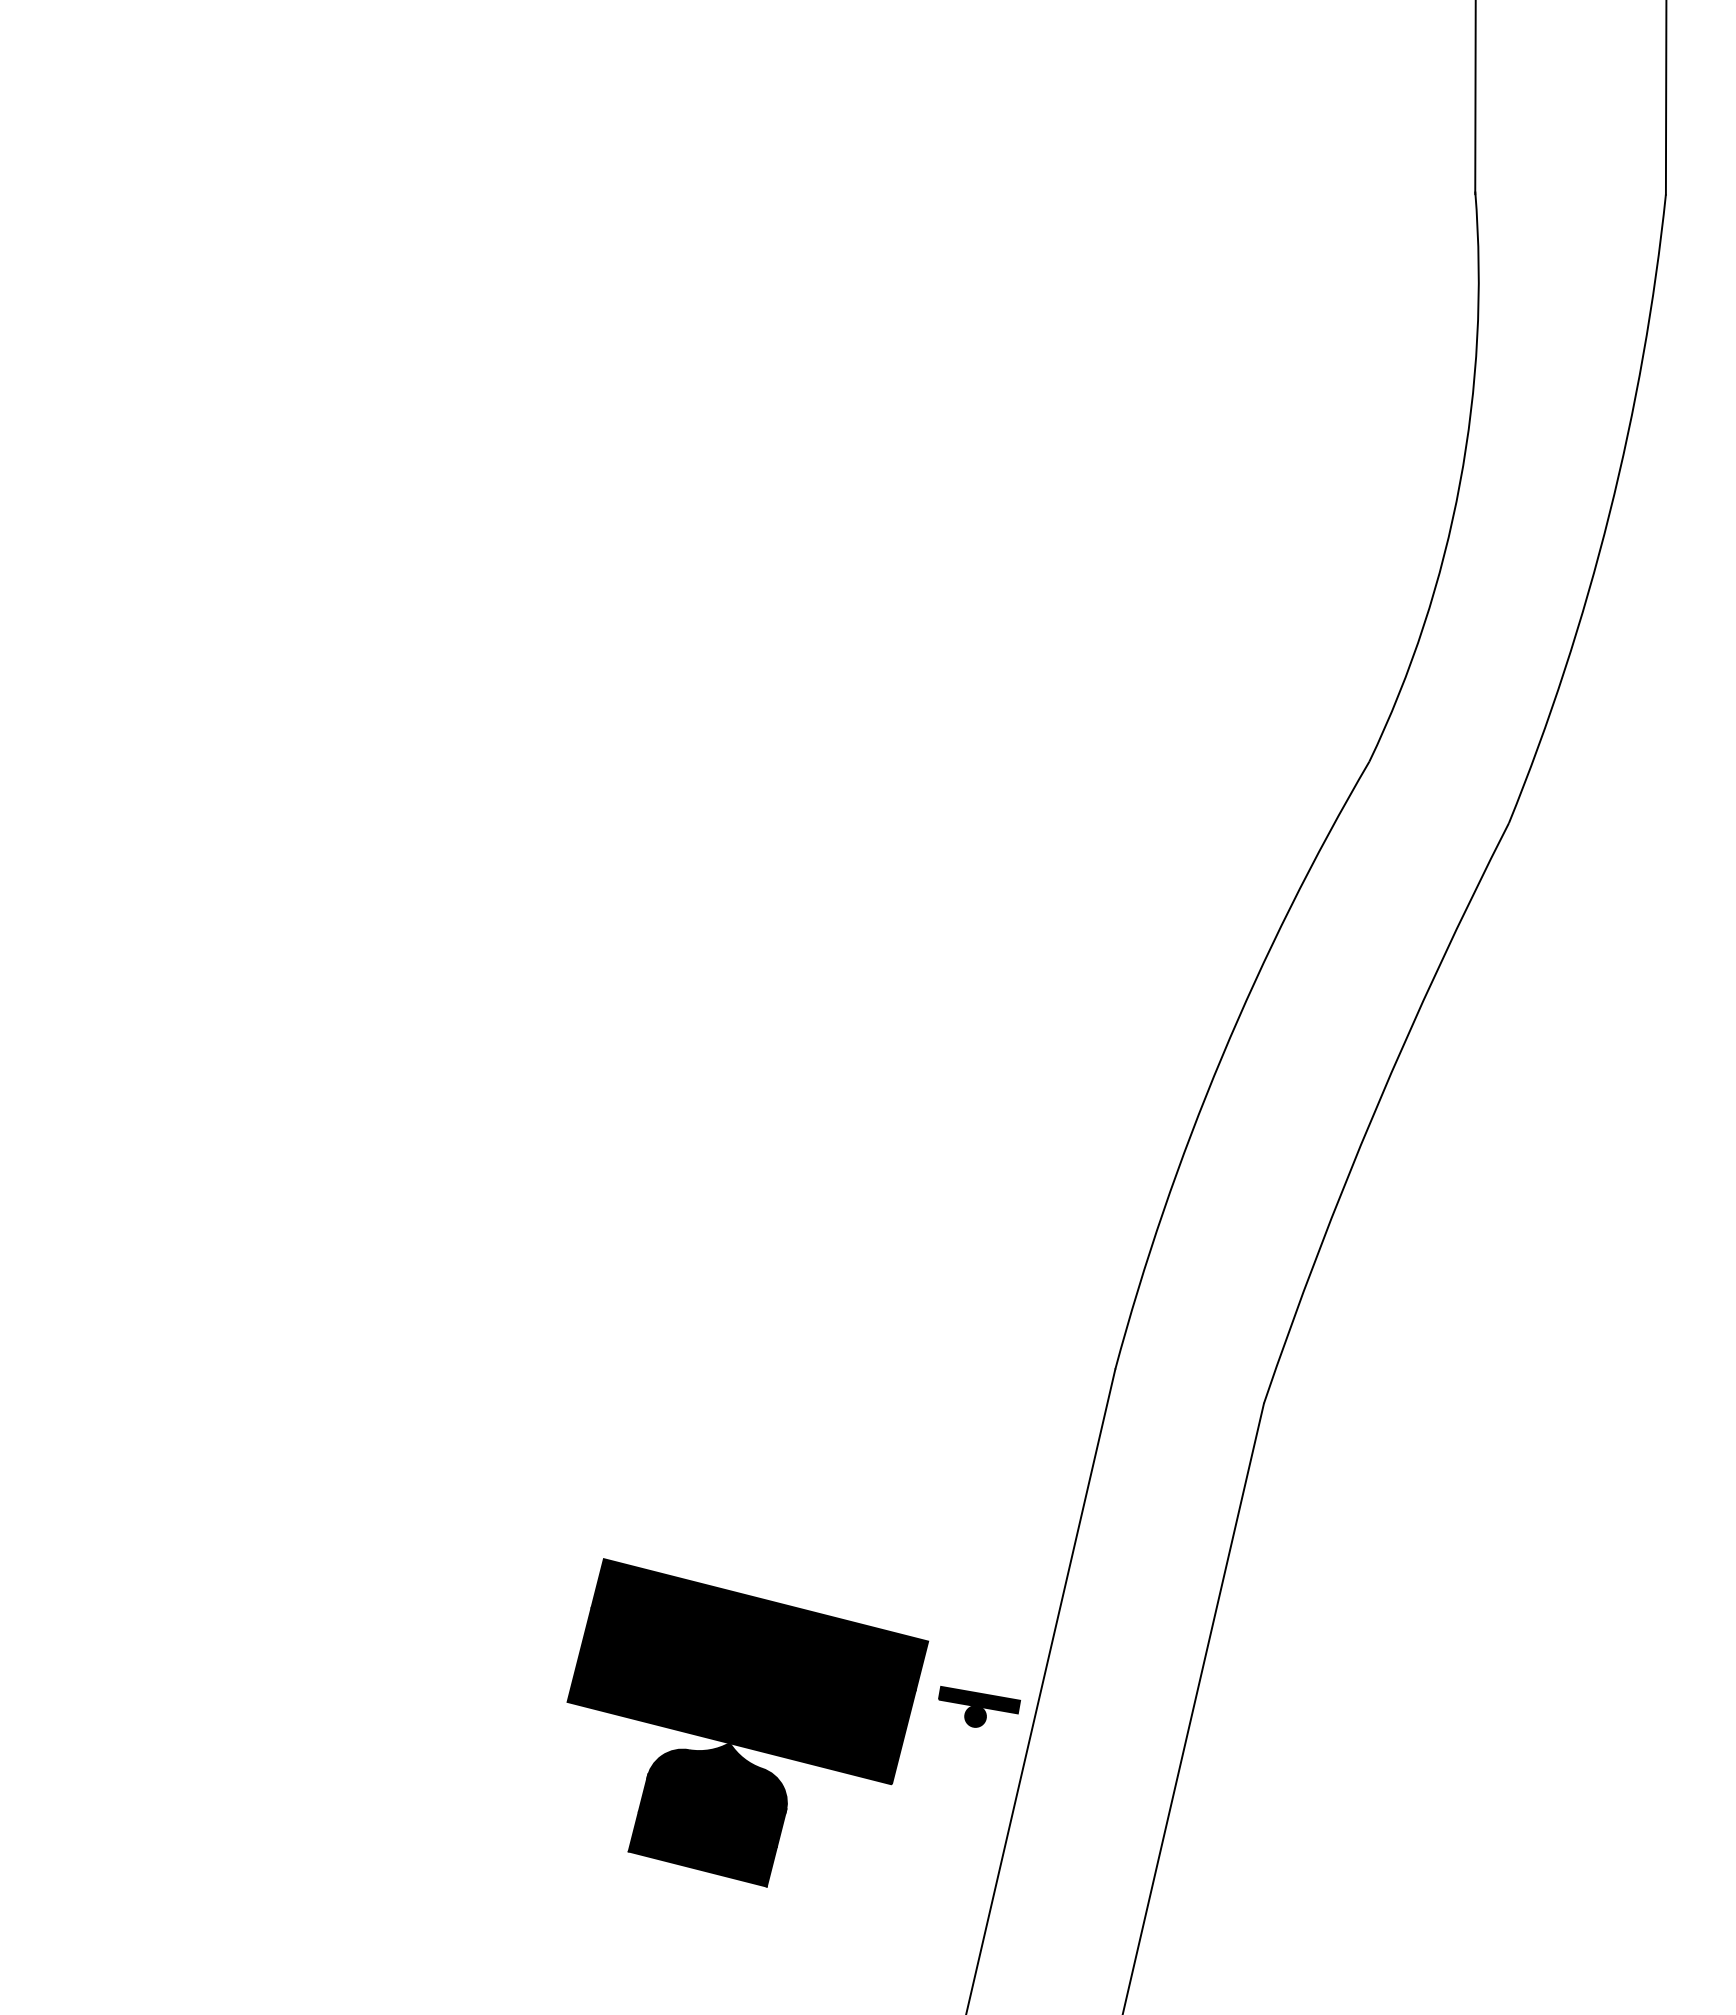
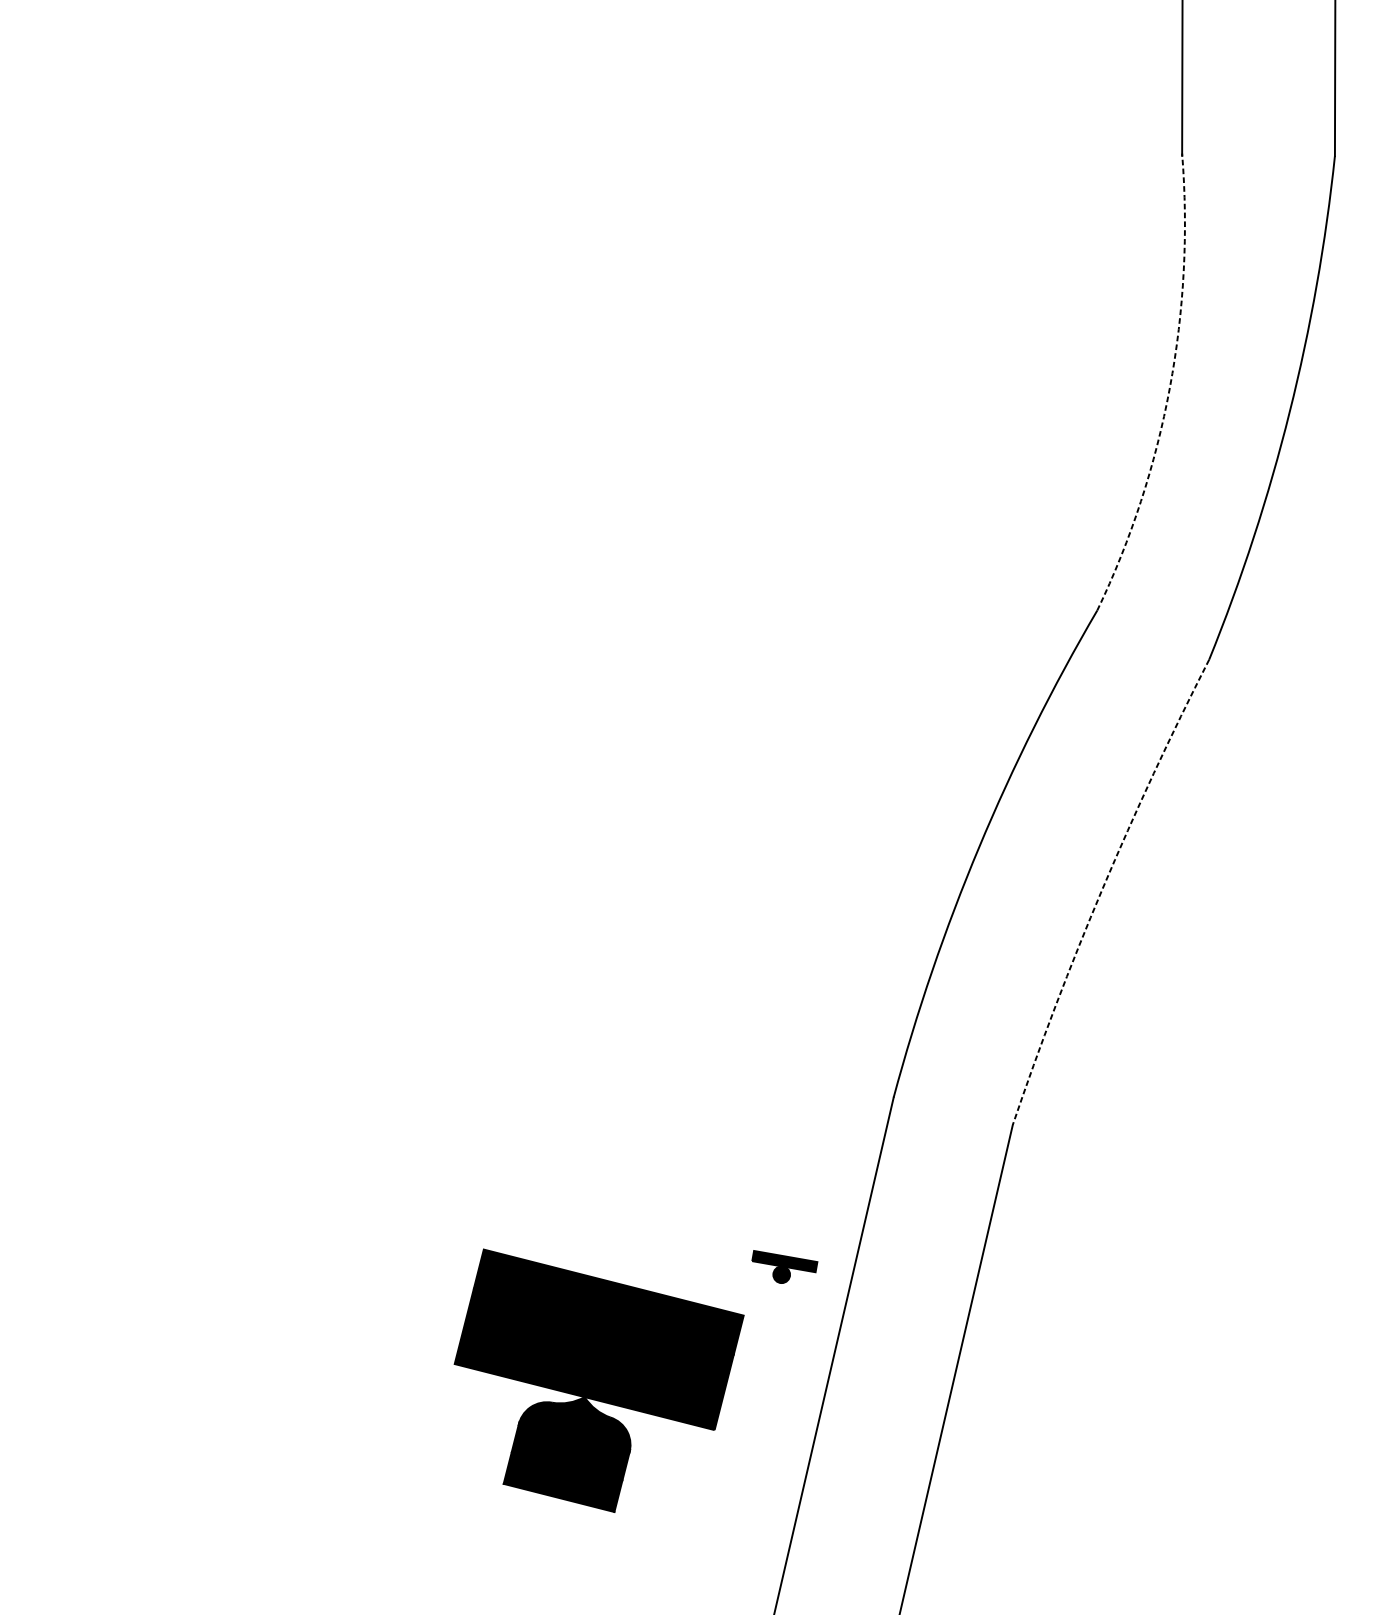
arc: (1459, 483) -> (1169, 387), solid -> dashed
arc: (1376, 1108) -> (1103, 888), solid -> dashed
part: (979, 1706) -> (784, 1266), moved

